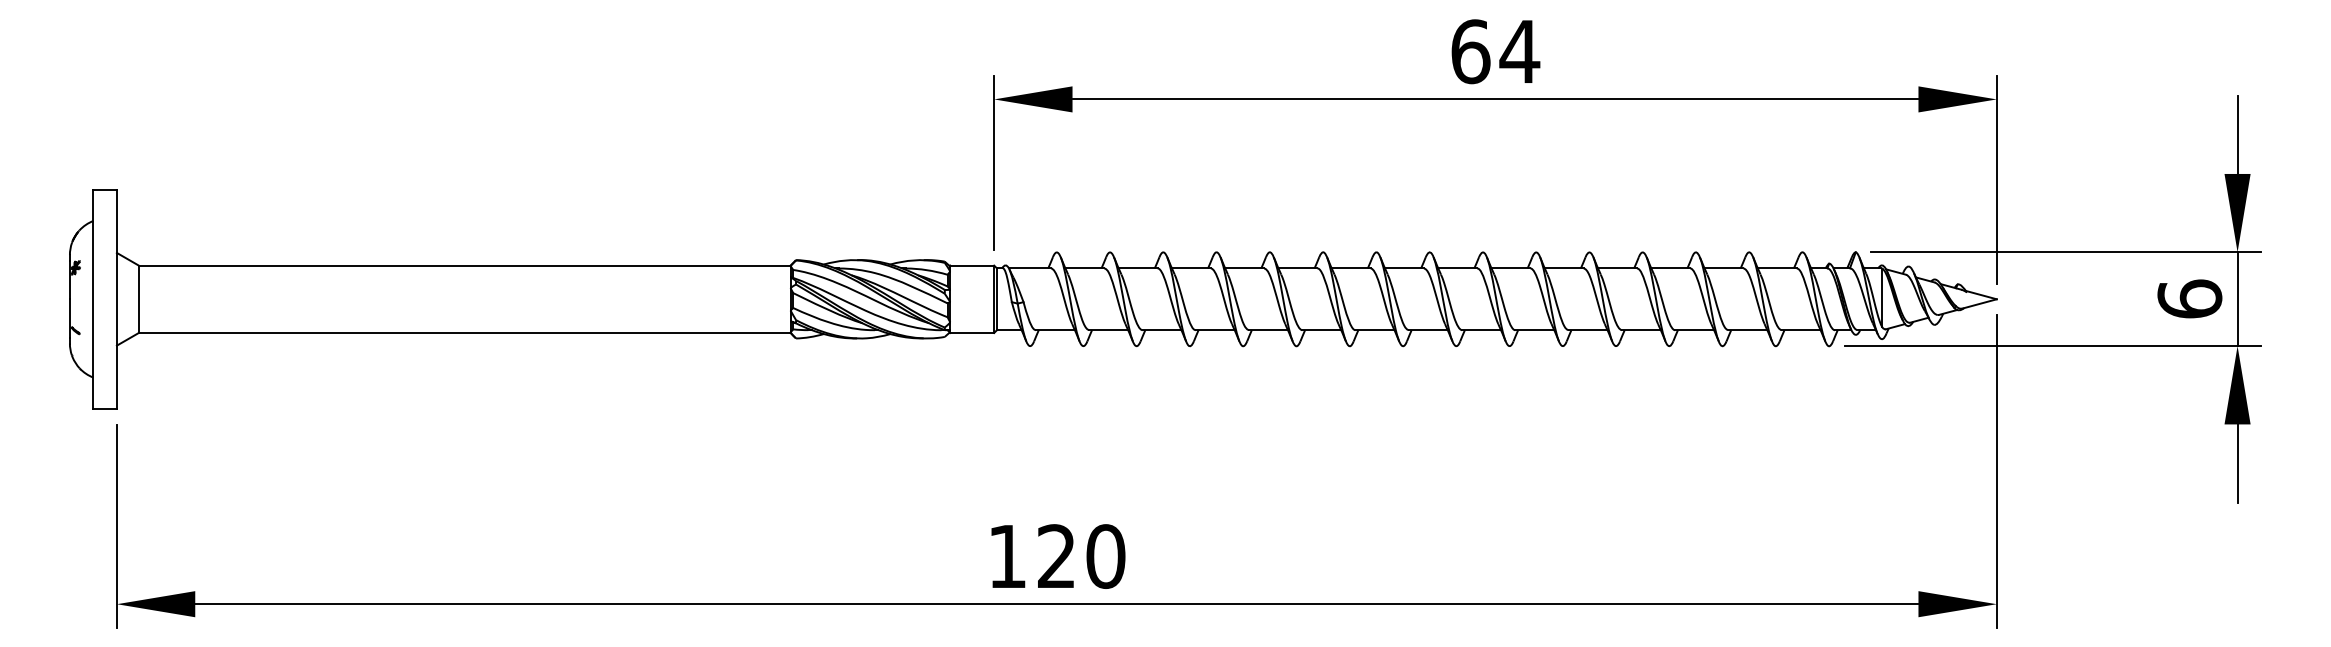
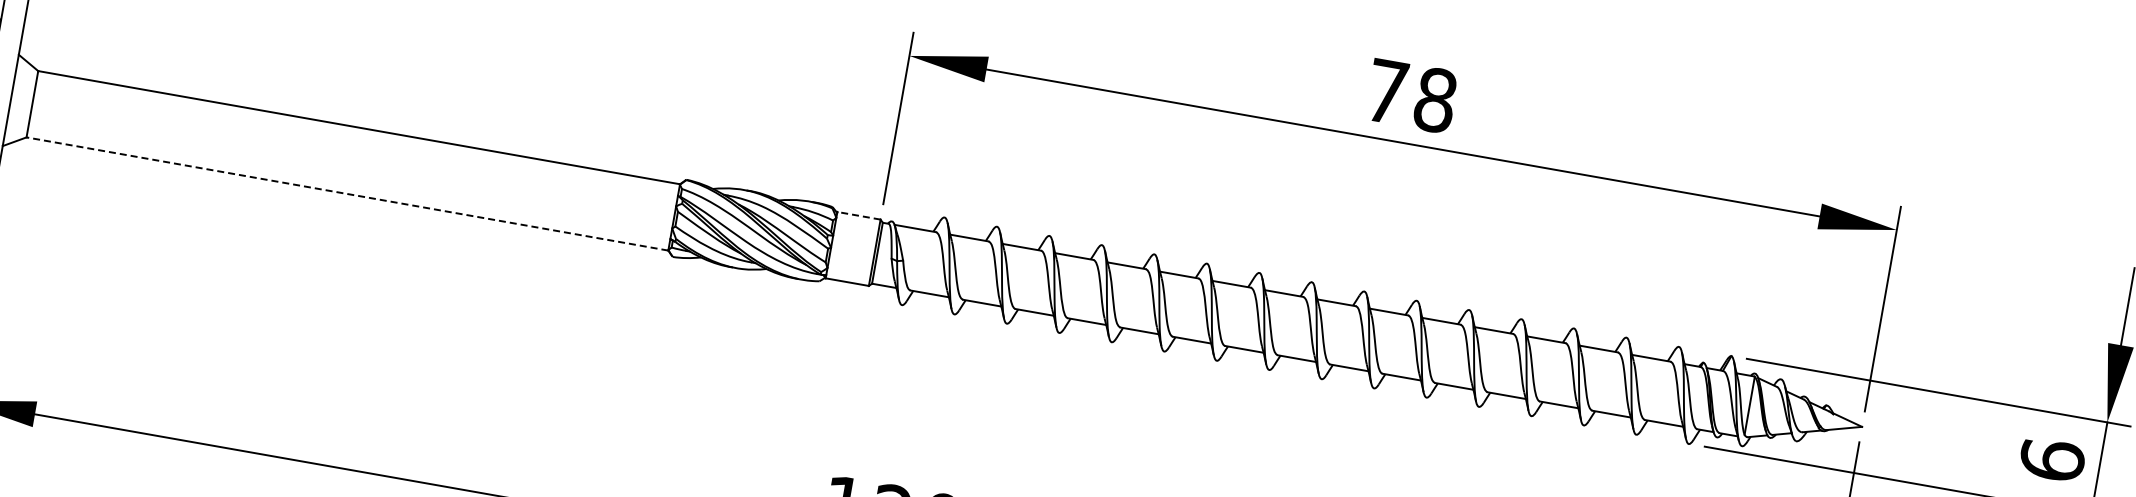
text: (1495, 51) -> (1411, 95), 64 -> 78
line: (972, 265) -> (859, 215), solid -> dashed
line: (464, 332) -> (347, 193), solid -> dashed

